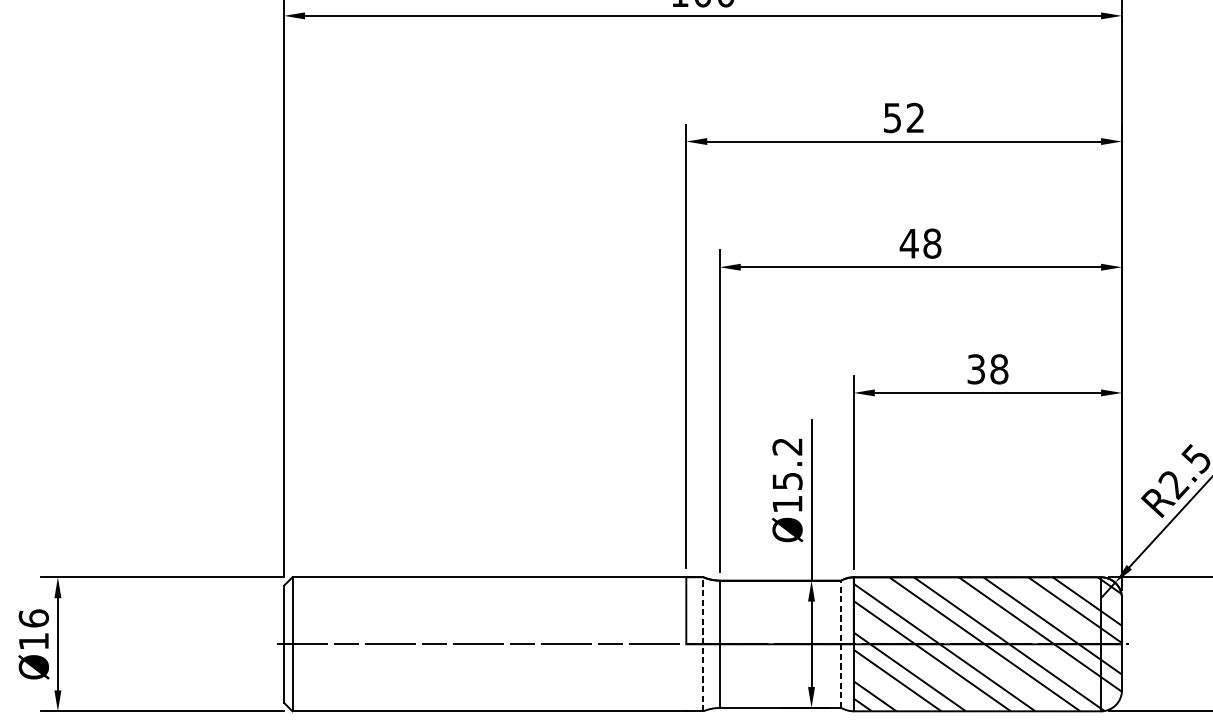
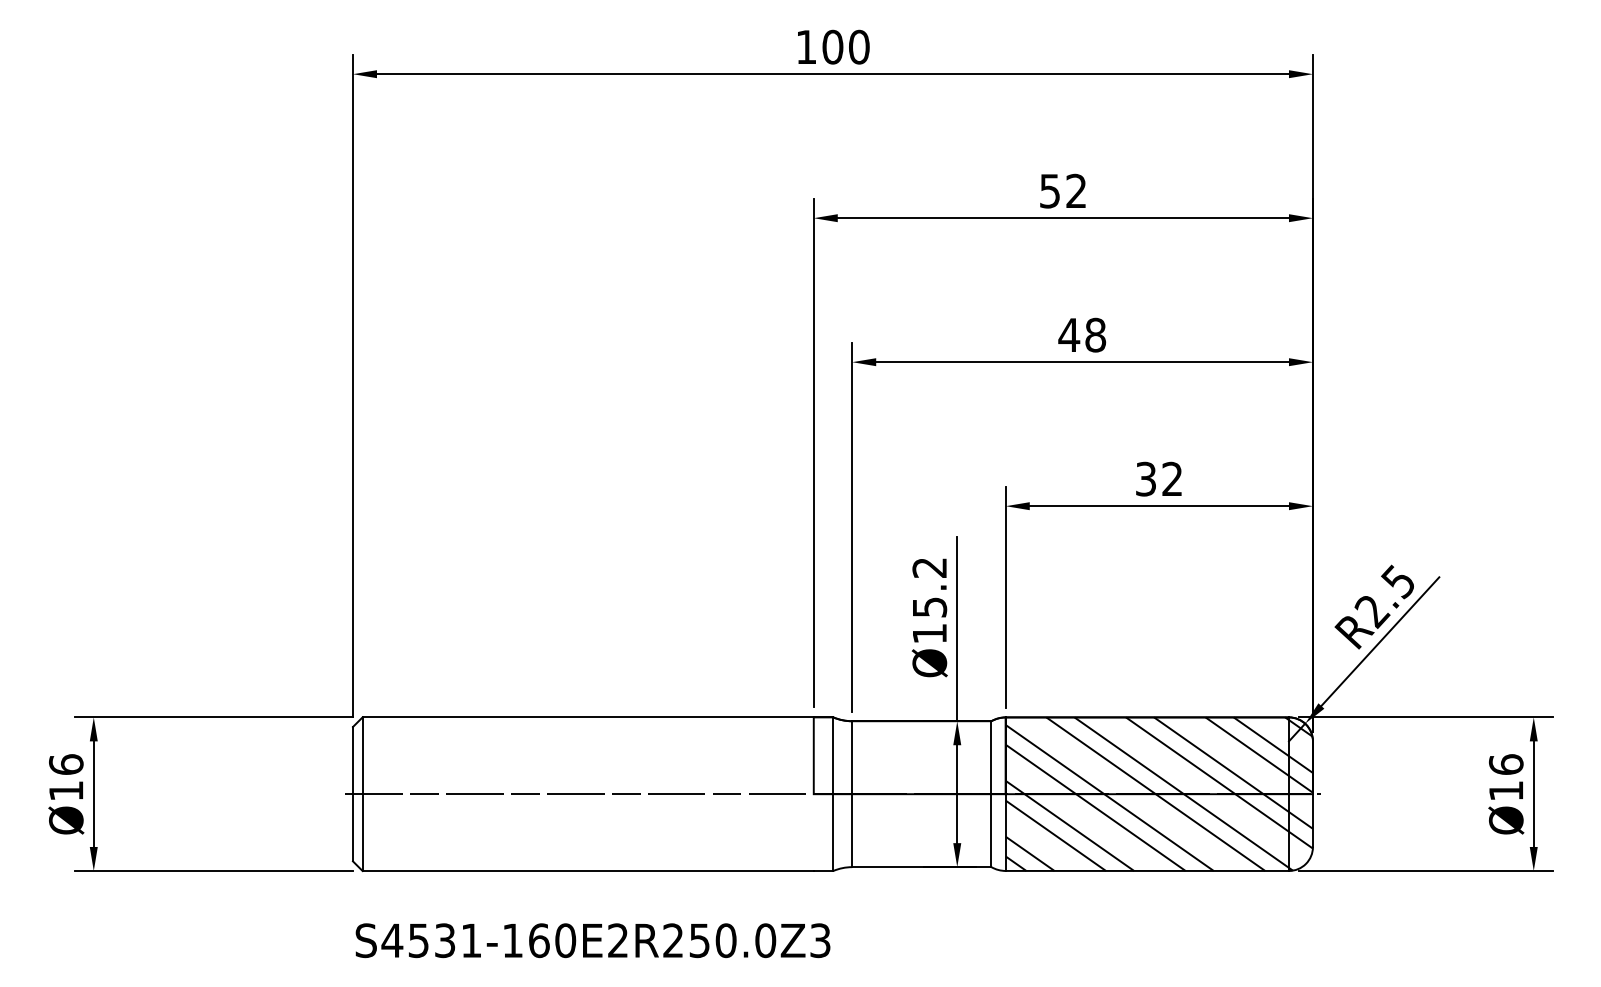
text: (999, 368) -> (1172, 478), 38 -> 32
line: (703, 644) -> (833, 794), dashed -> solid
line: (841, 644) -> (991, 794), dashed -> solid

